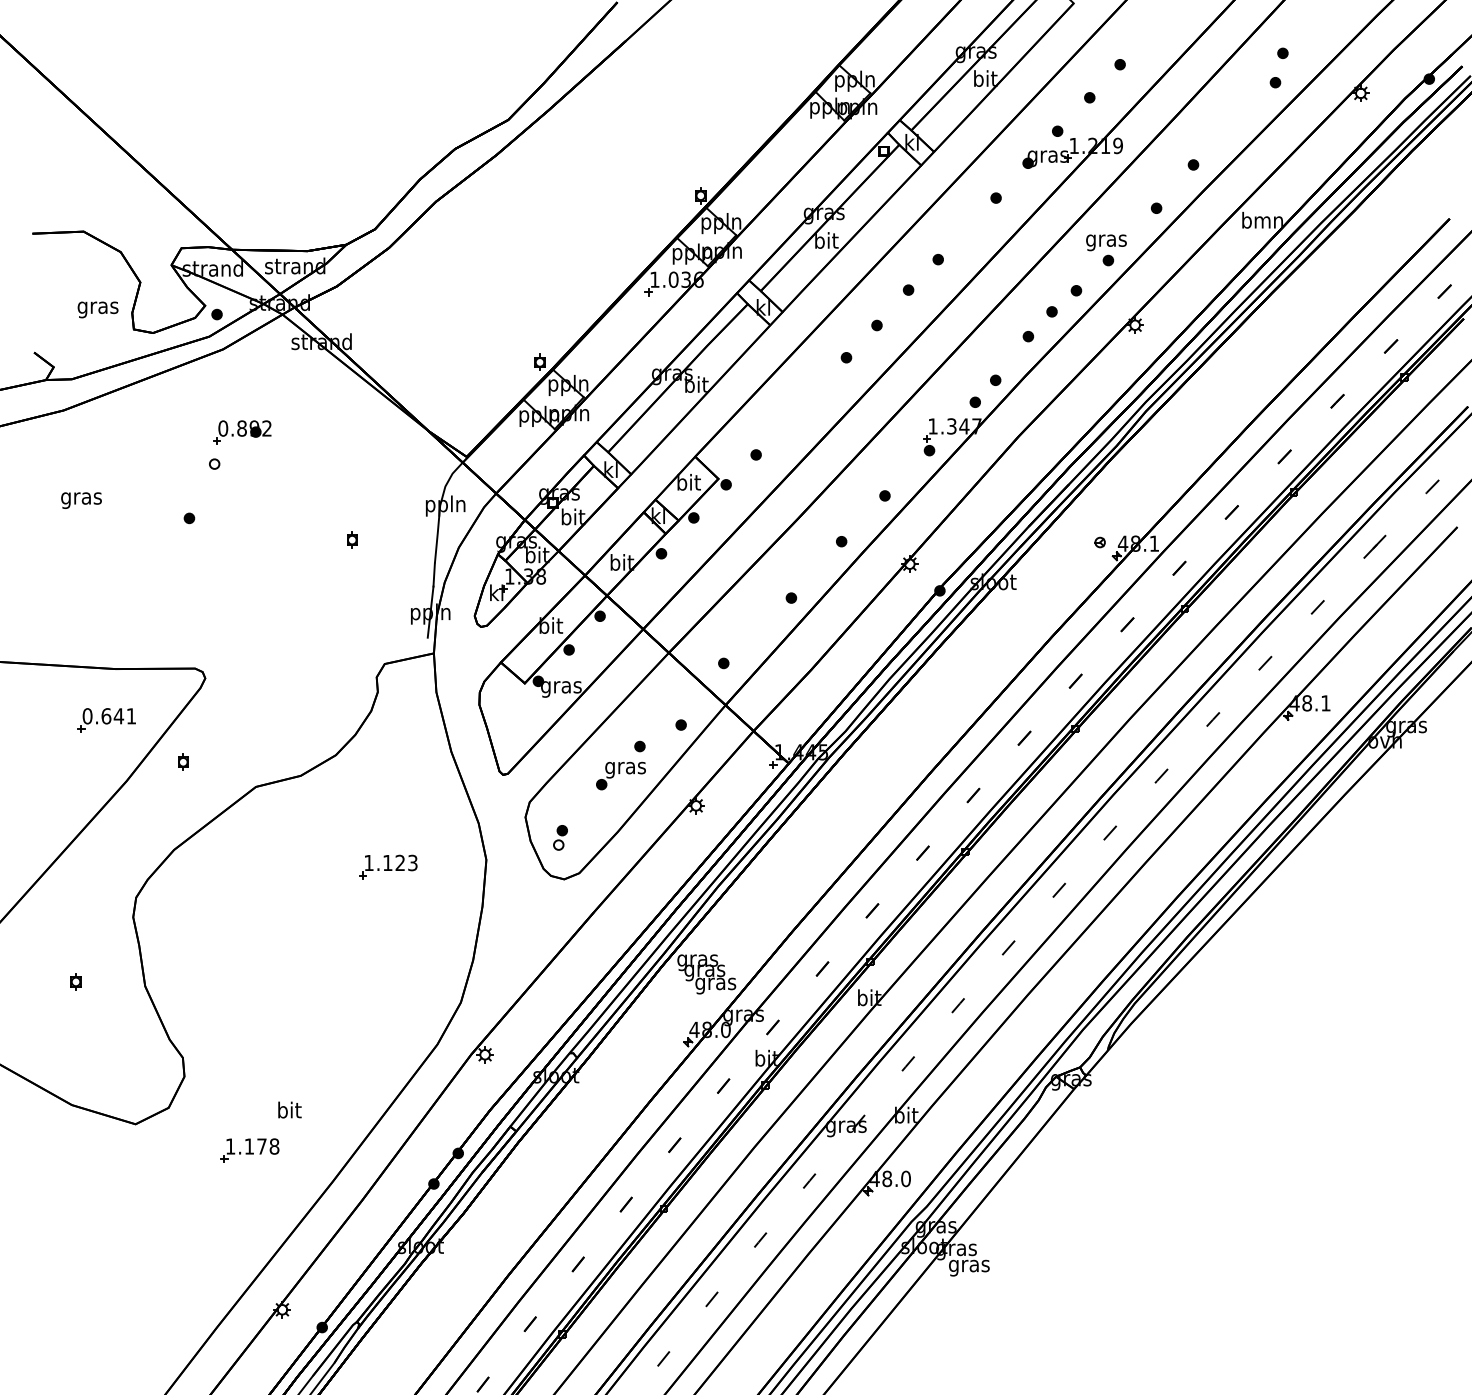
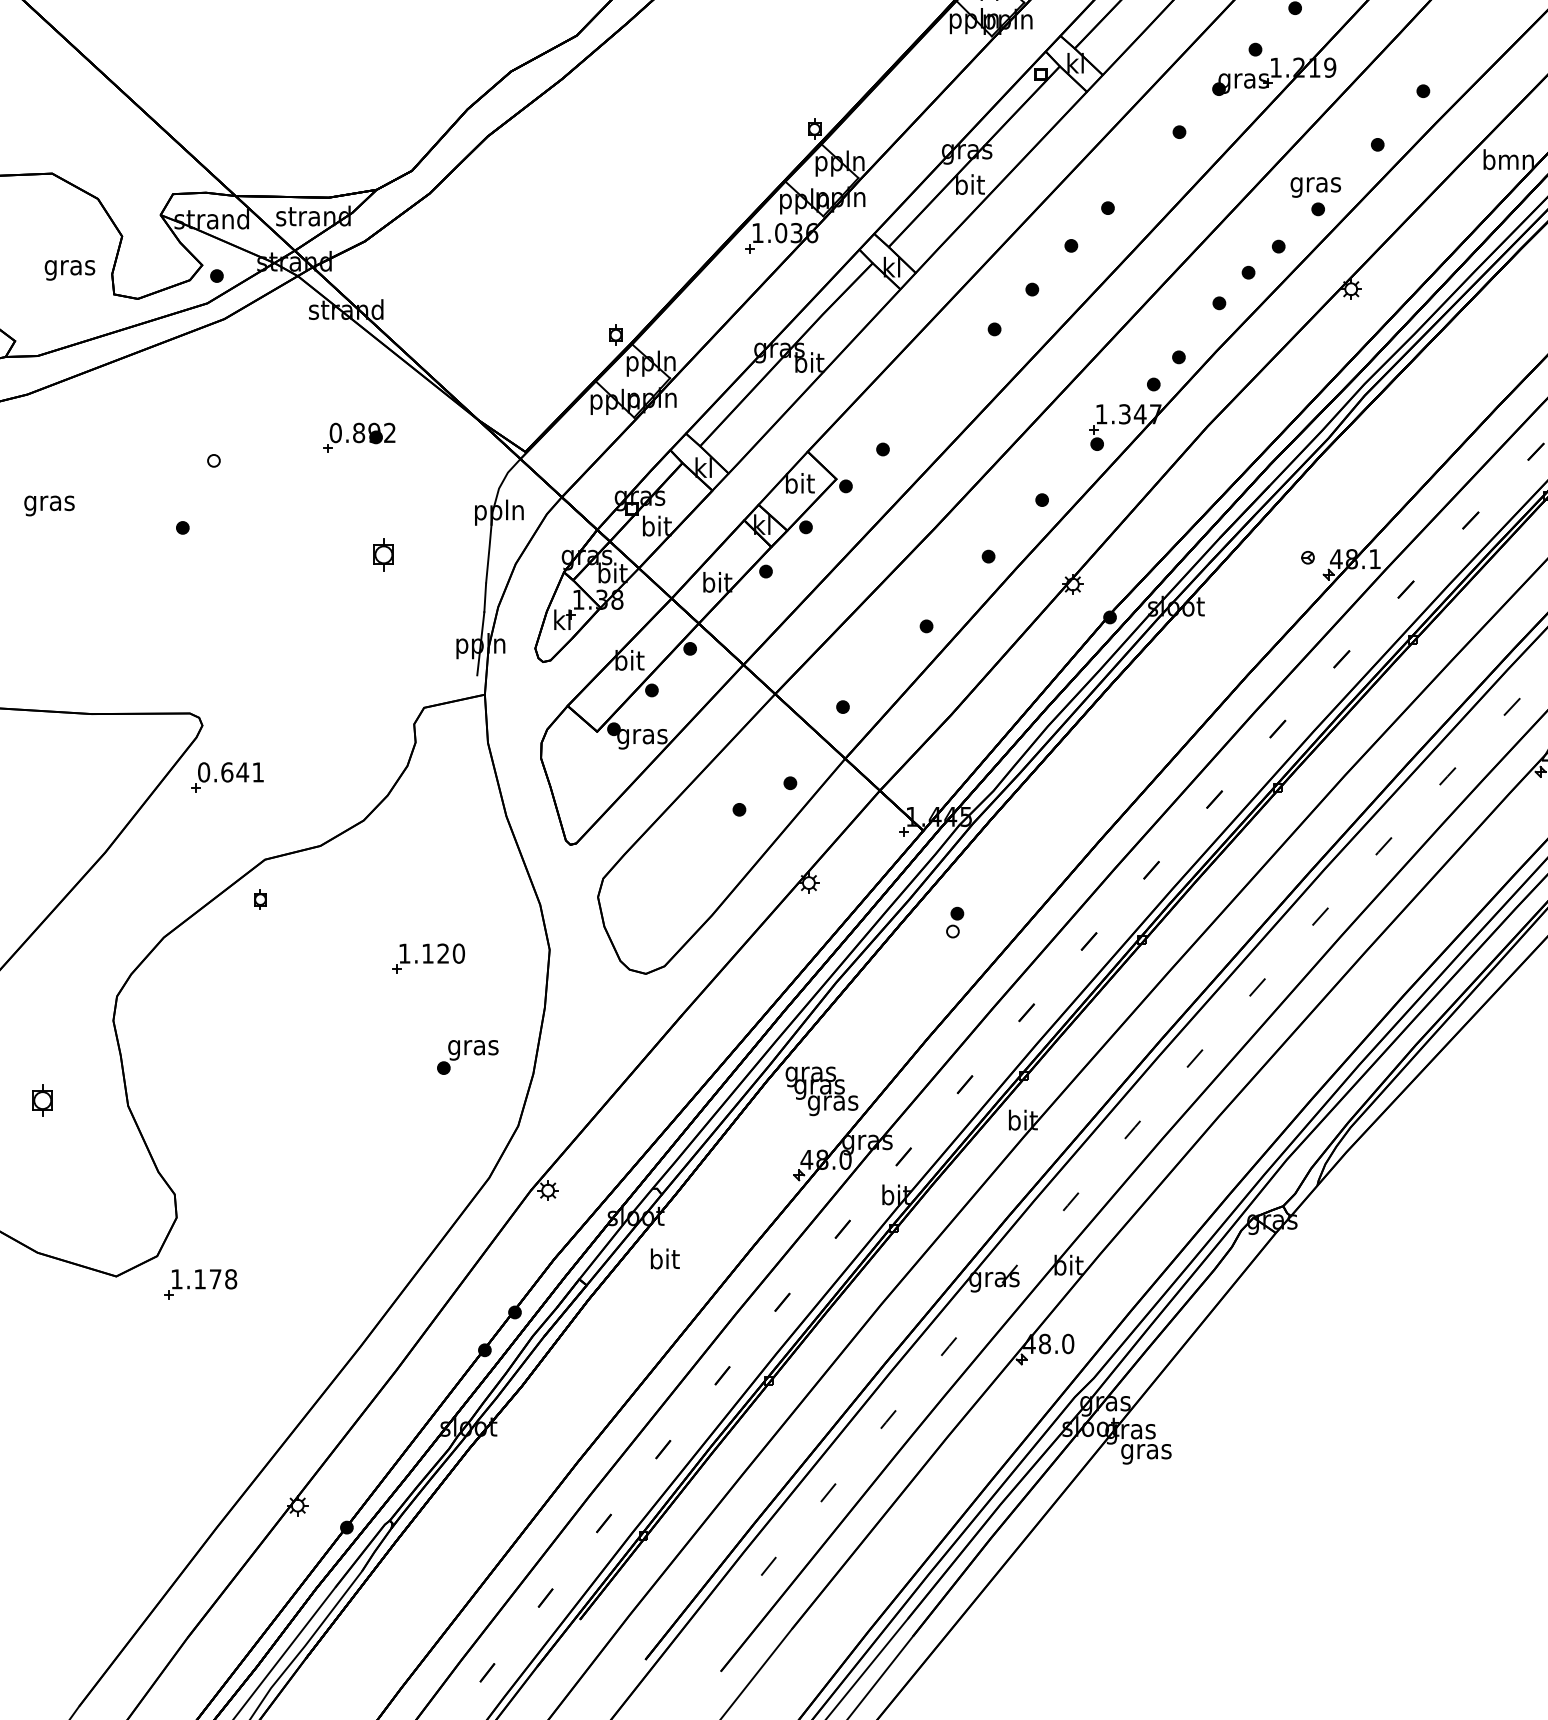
part: (242, 432) -> (359, 437), moved
part: (352, 539) -> (384, 553), size x1.6
part: (106, 720) -> (227, 777), moved
part: (183, 761) -> (260, 898), moved
part: (620, 775) -> (467, 1056), moved
part: (560, 837) -> (955, 922), moved
text: (412, 862) -> (458, 953), 1.123 -> 1.120
part: (75, 981) -> (42, 1100), size x1.6
text: (289, 1109) -> (664, 1258), moved
part: (249, 1150) -> (200, 1284), moved

